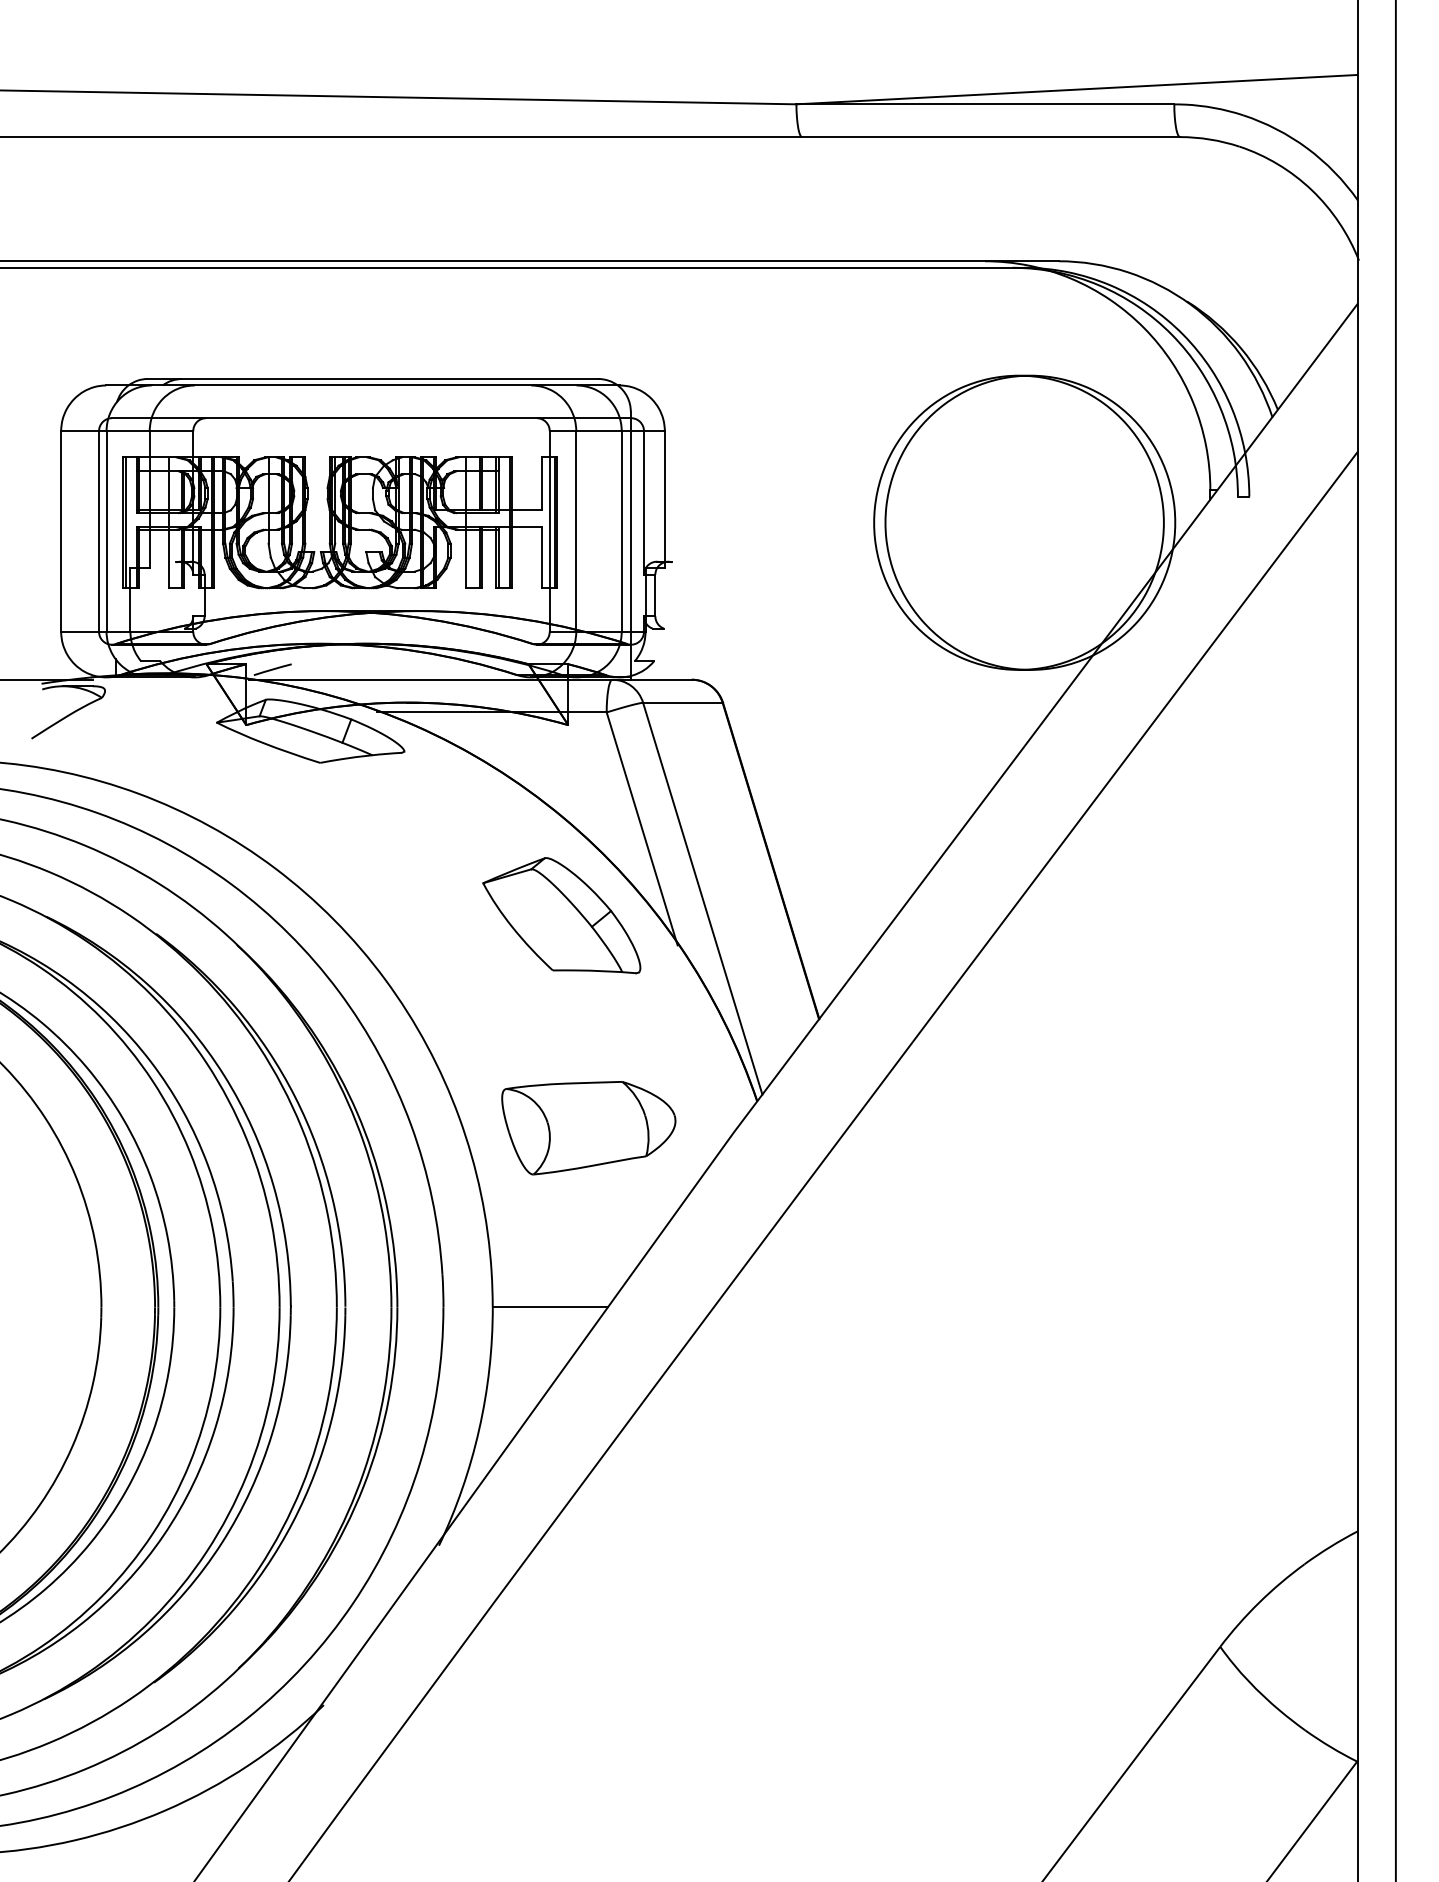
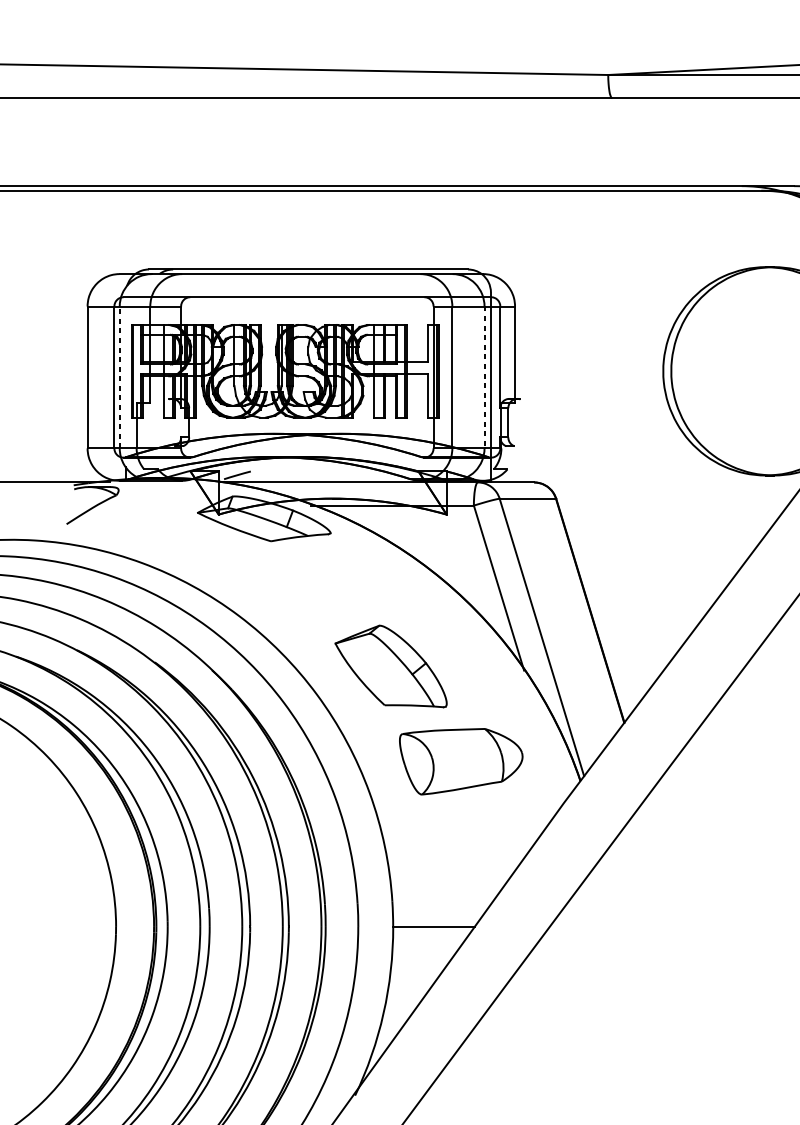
line: (106, 530) -> (119, 376), solid -> dashed
line: (621, 531) -> (484, 377), solid -> dashed
part: (561, 915) -> (390, 666), moved
part: (588, 1128) -> (461, 761), moved

